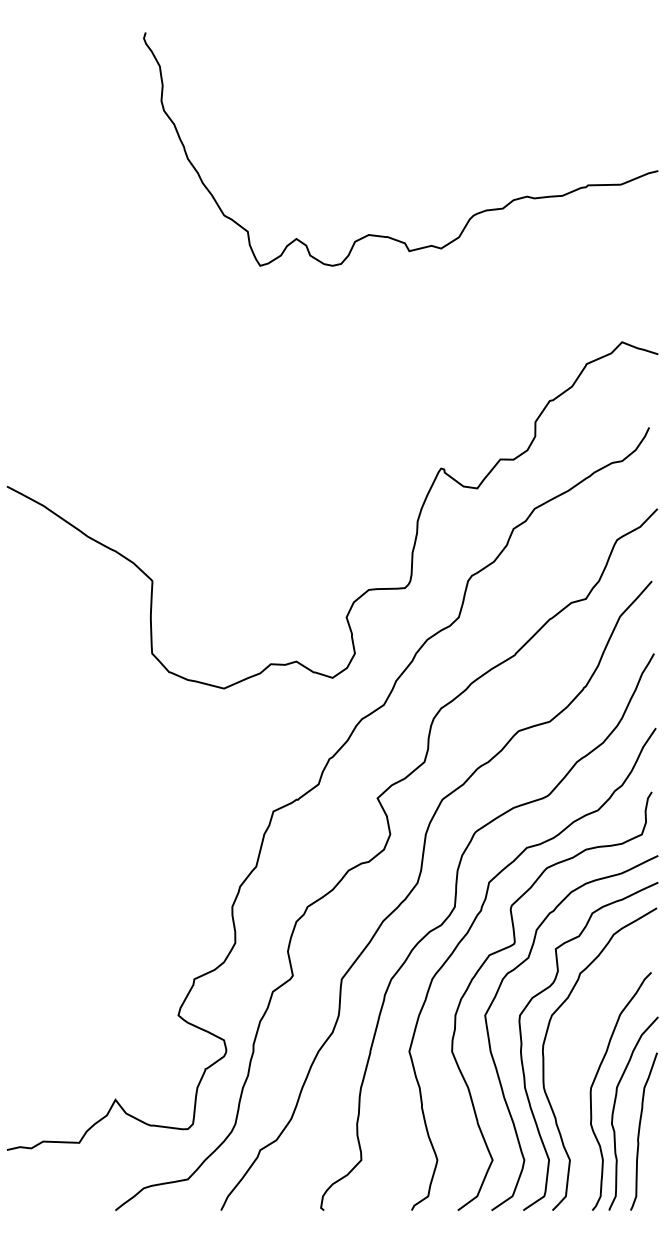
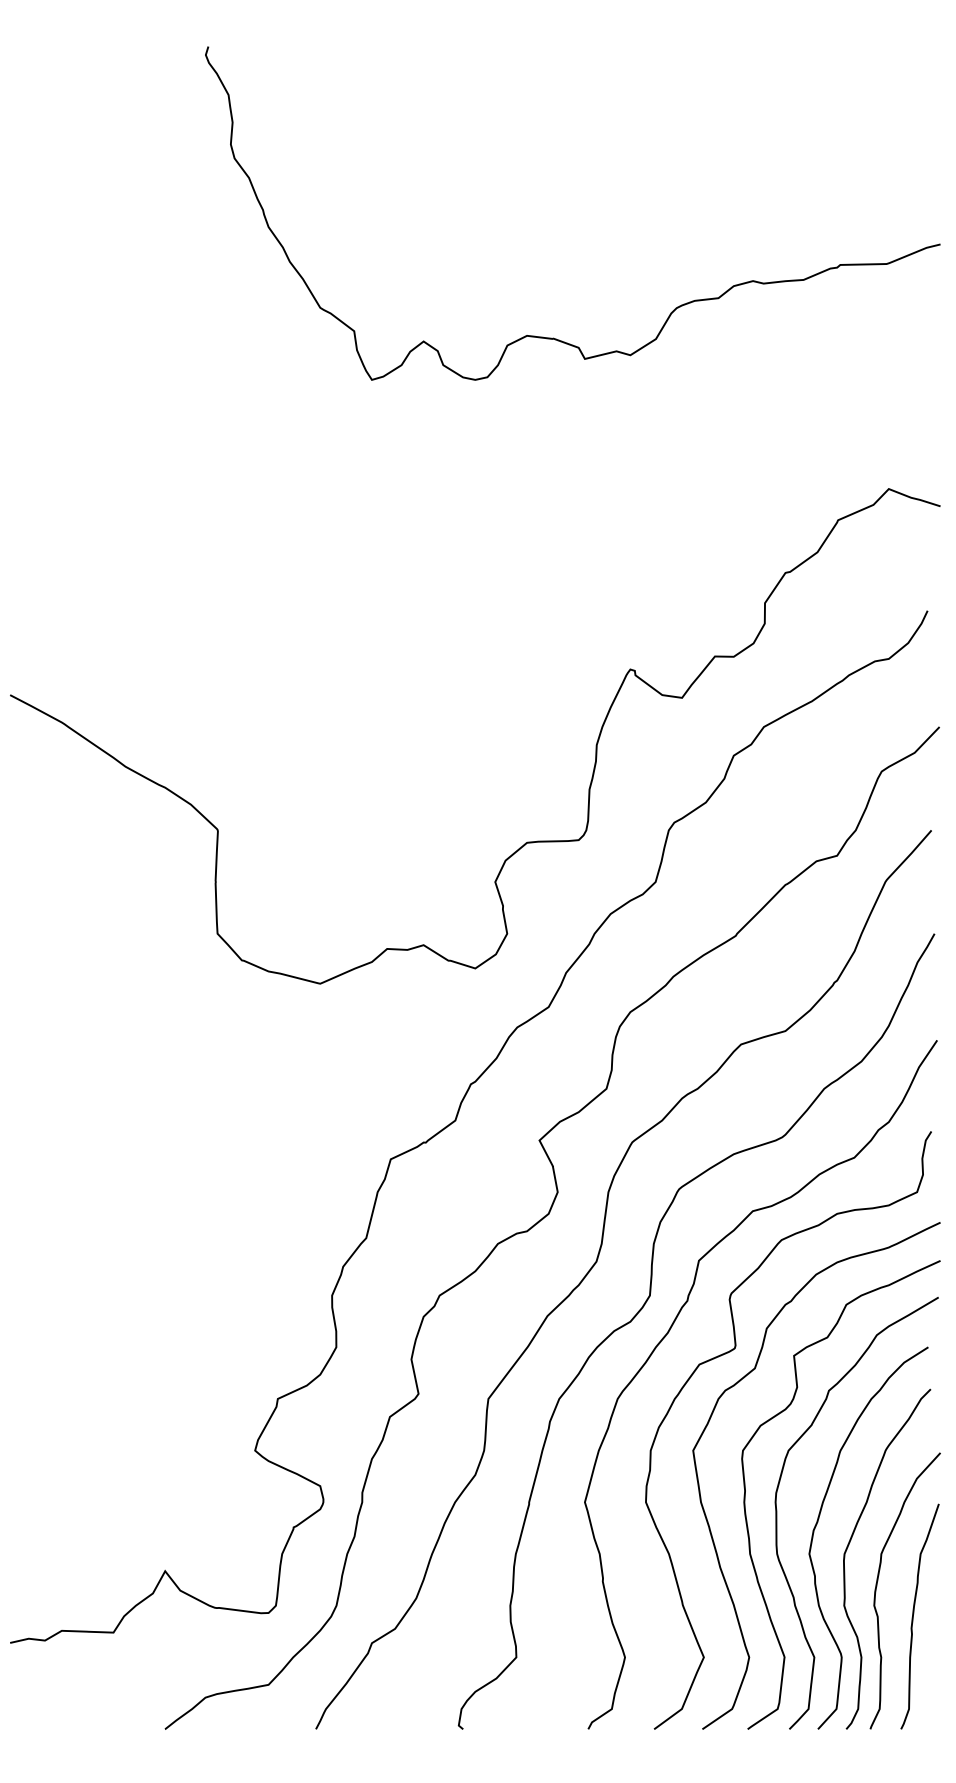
curve: (573, 1064) -> (819, 1520), added

